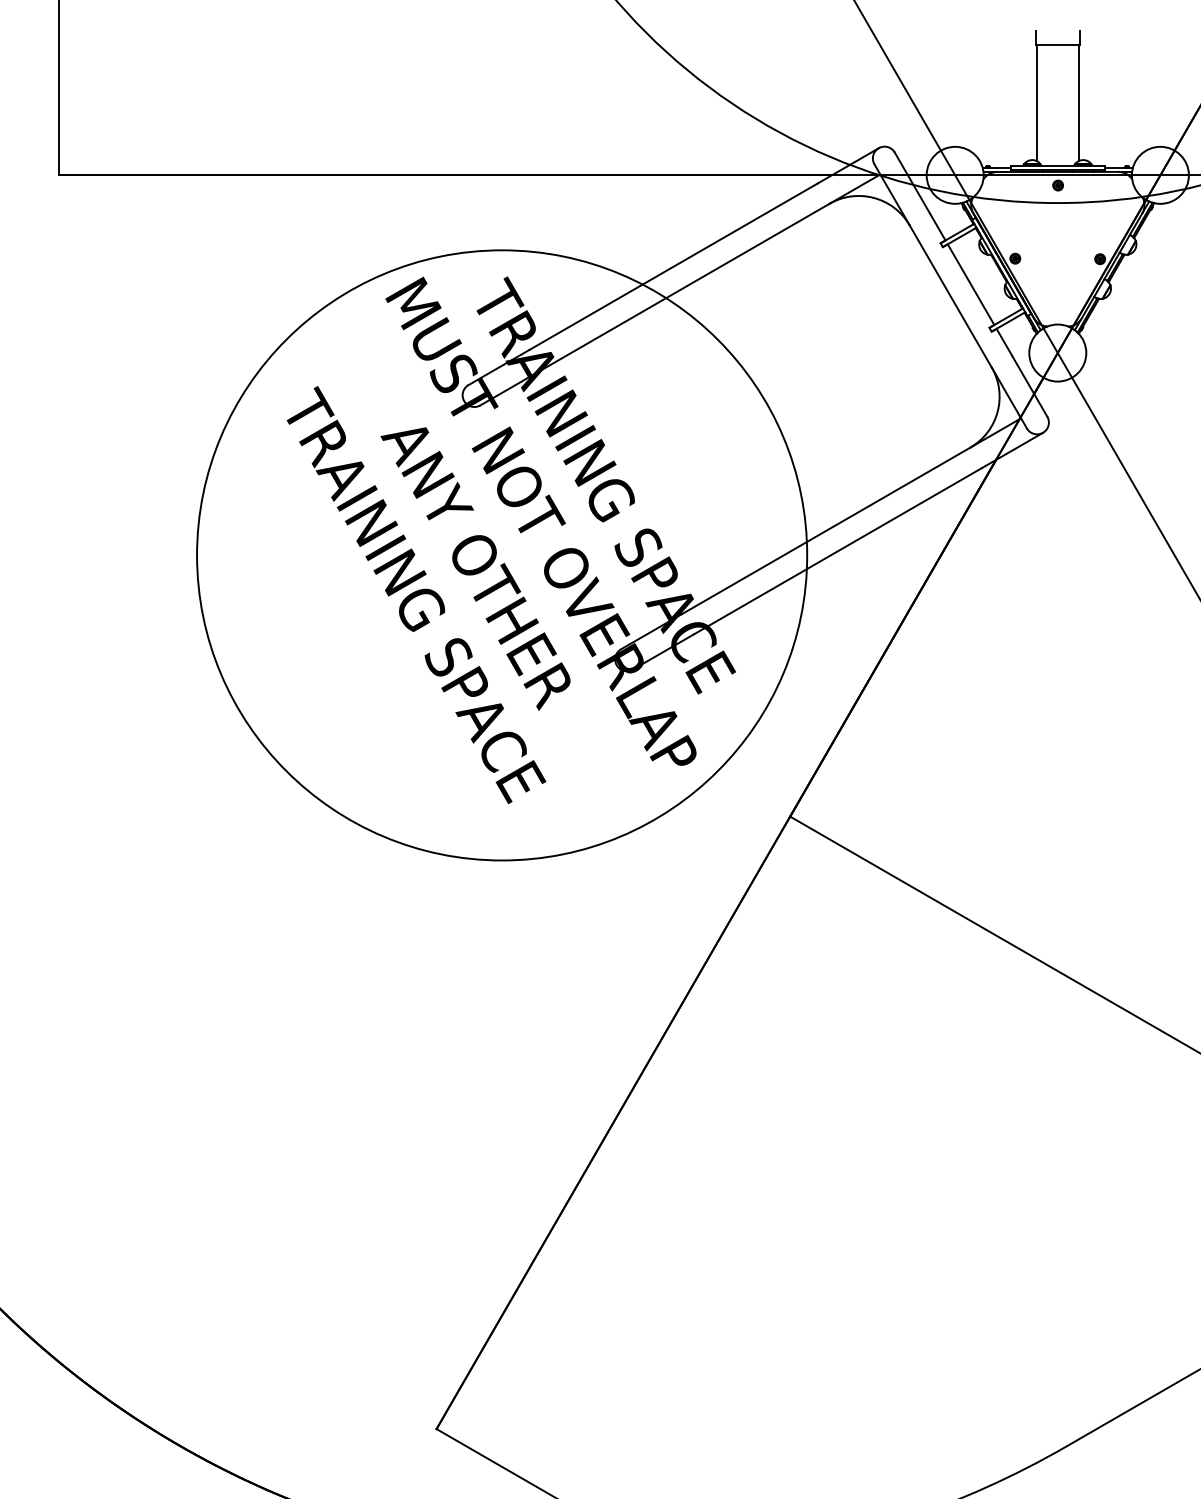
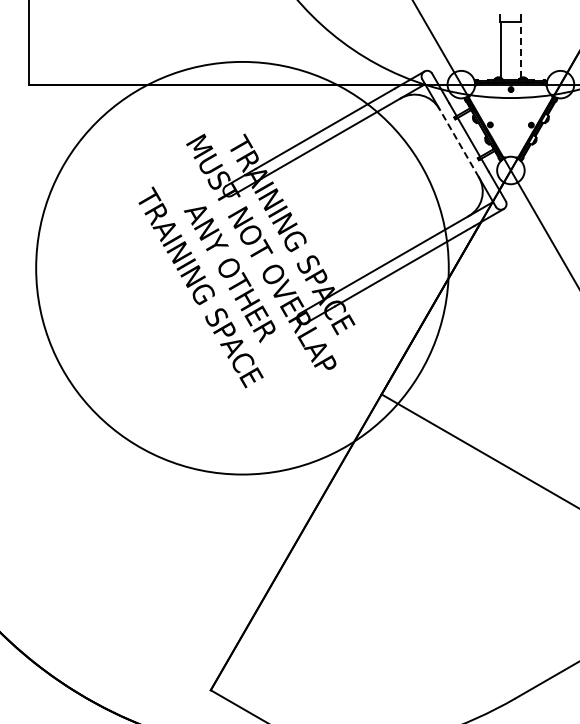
line: (1079, 102) -> (521, 49), solid -> dashed
line: (951, 297) -> (459, 143), solid -> dashed
circle: (502, 553) -> (242, 267), size x1.4

